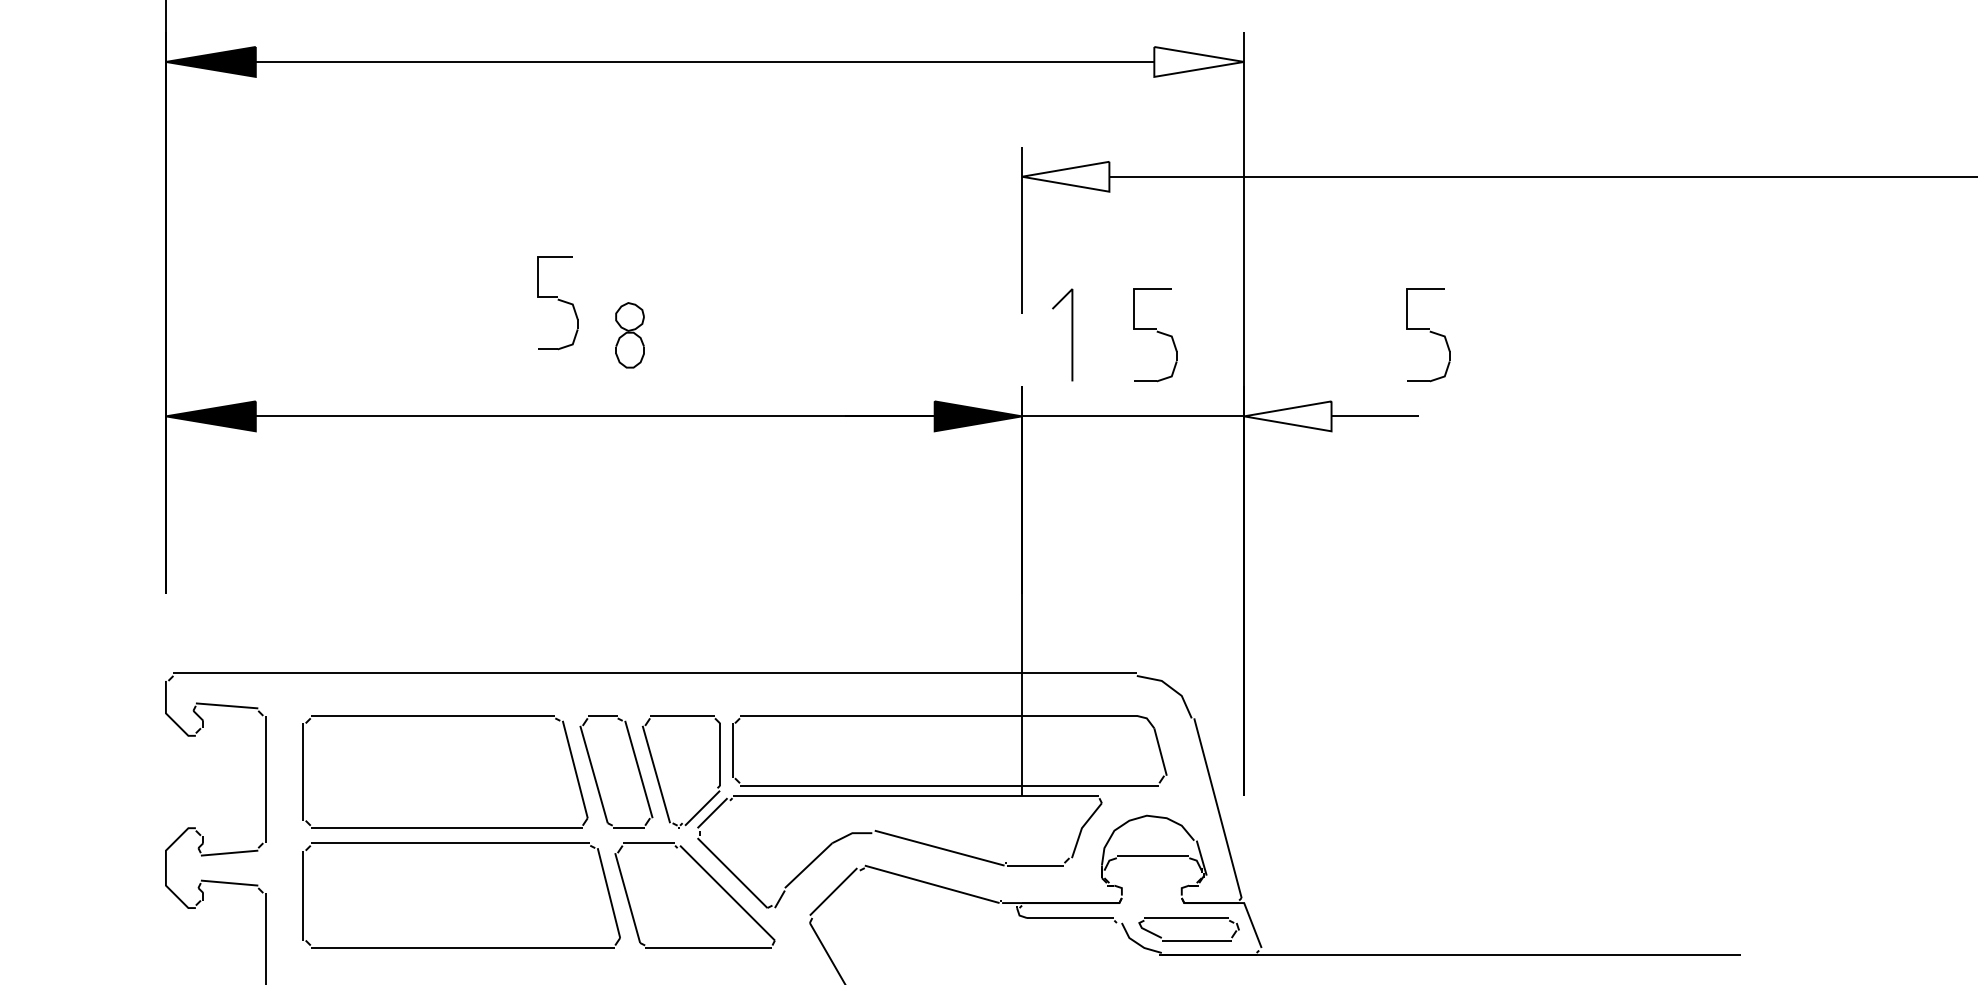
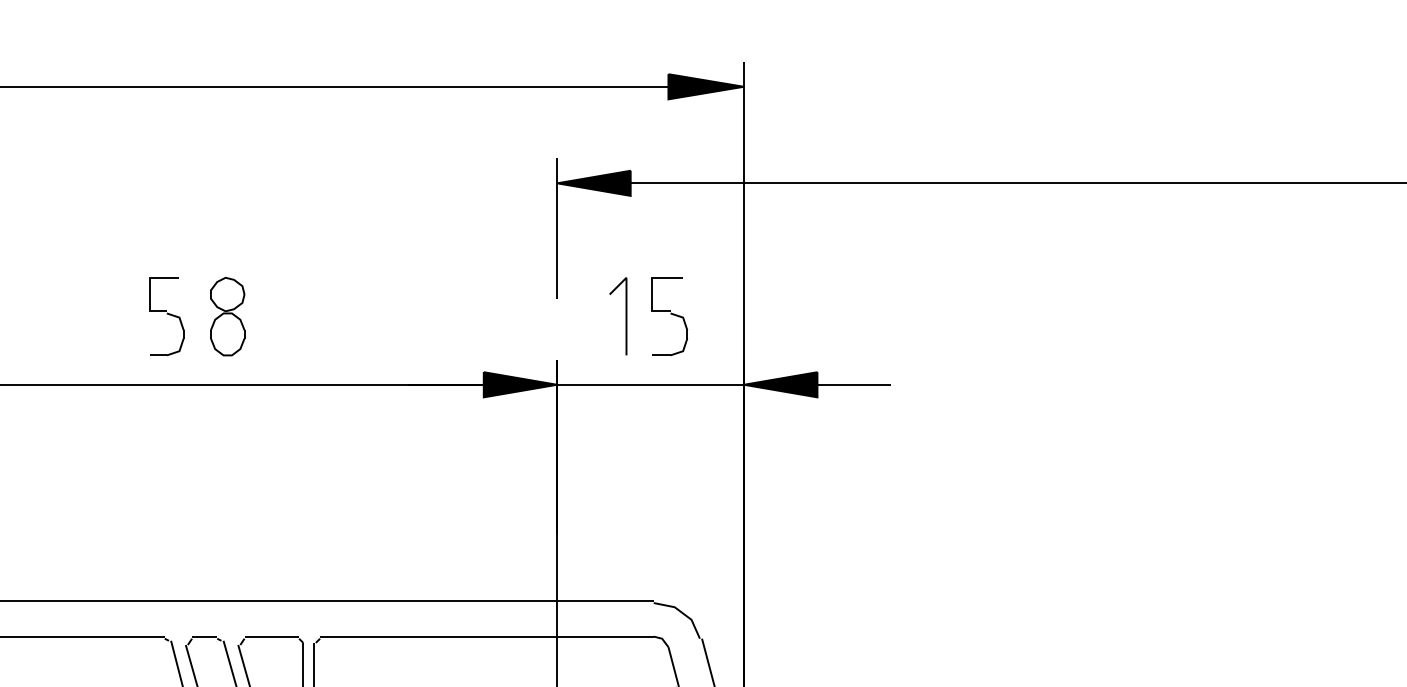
fill: (1199, 61) -> (706, 86), added
fill: (1065, 176) -> (593, 183), added
part: (557, 303) -> (166, 316), moved
curve: (1071, 334) -> (625, 315), moved
part: (629, 335) -> (227, 316), size x1.43
part: (1428, 335) -> (898, 316), removed
fill: (1287, 416) -> (780, 384), added

